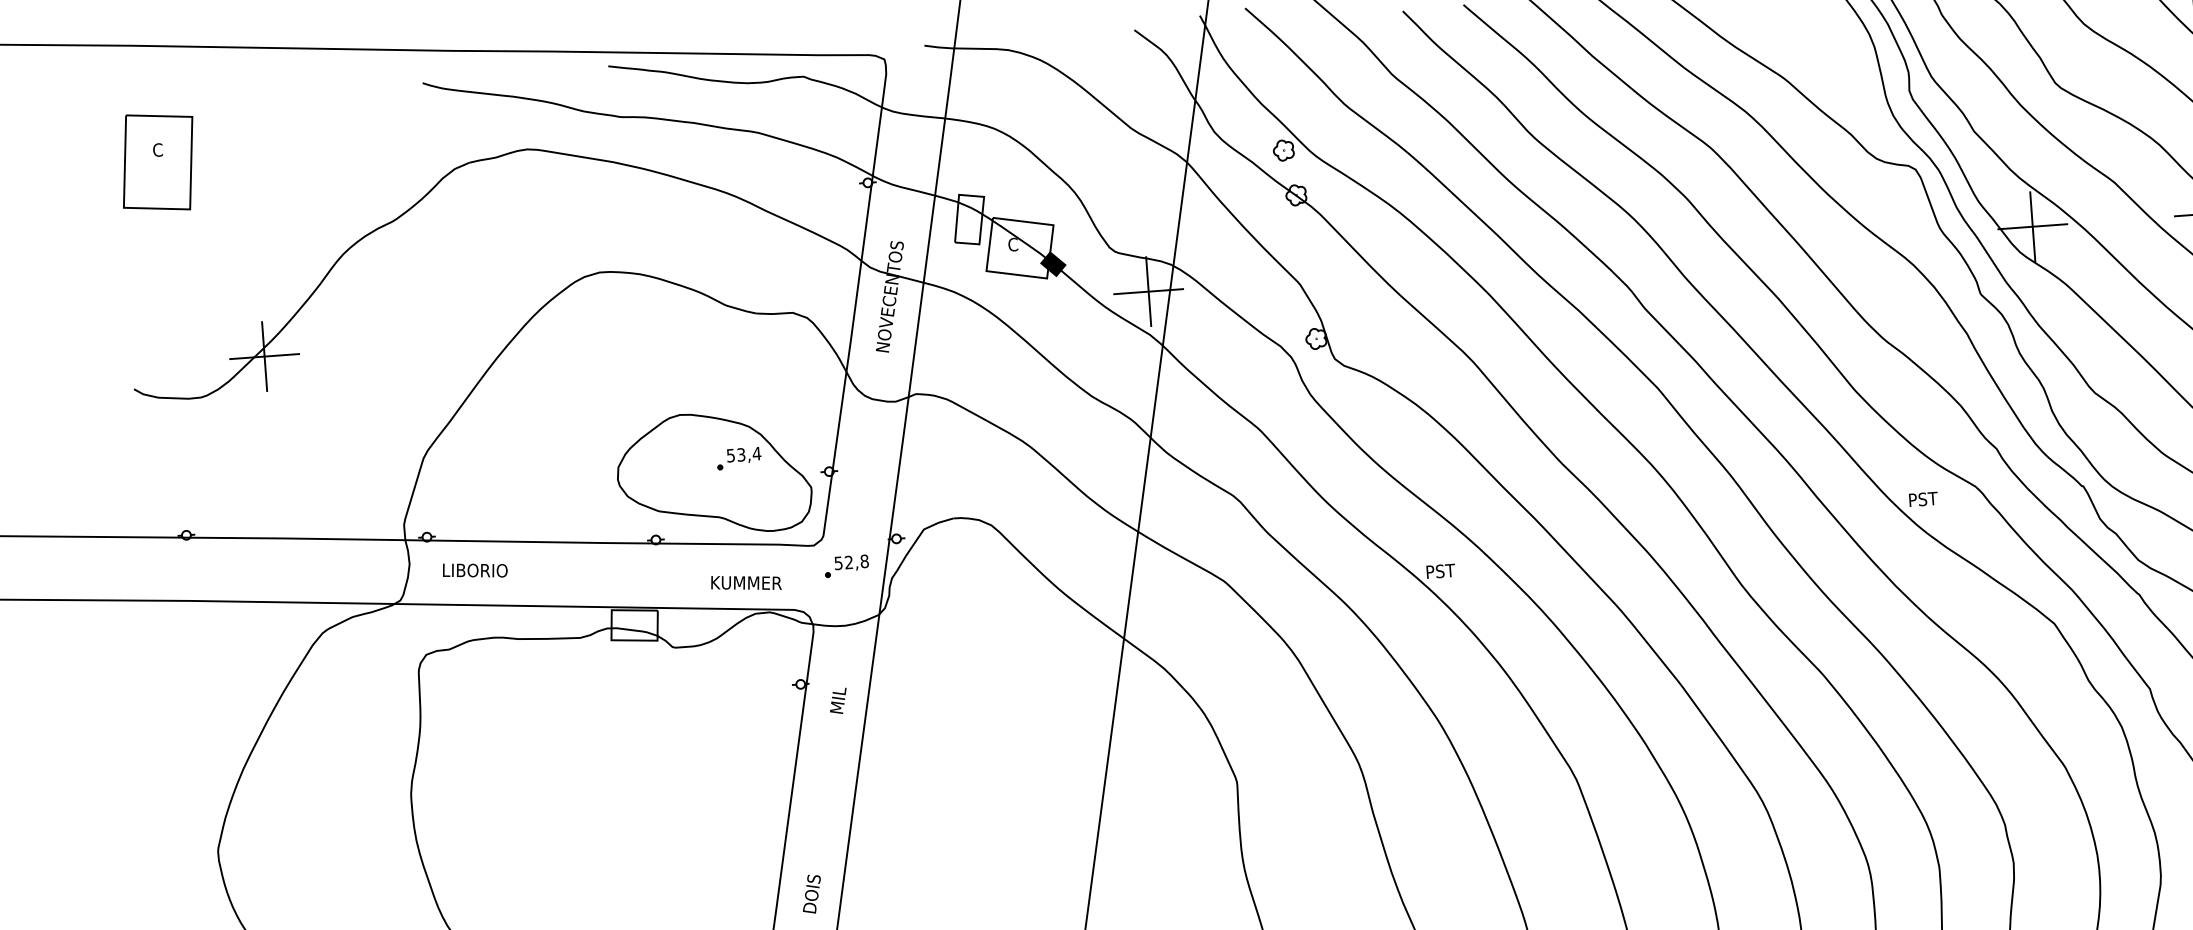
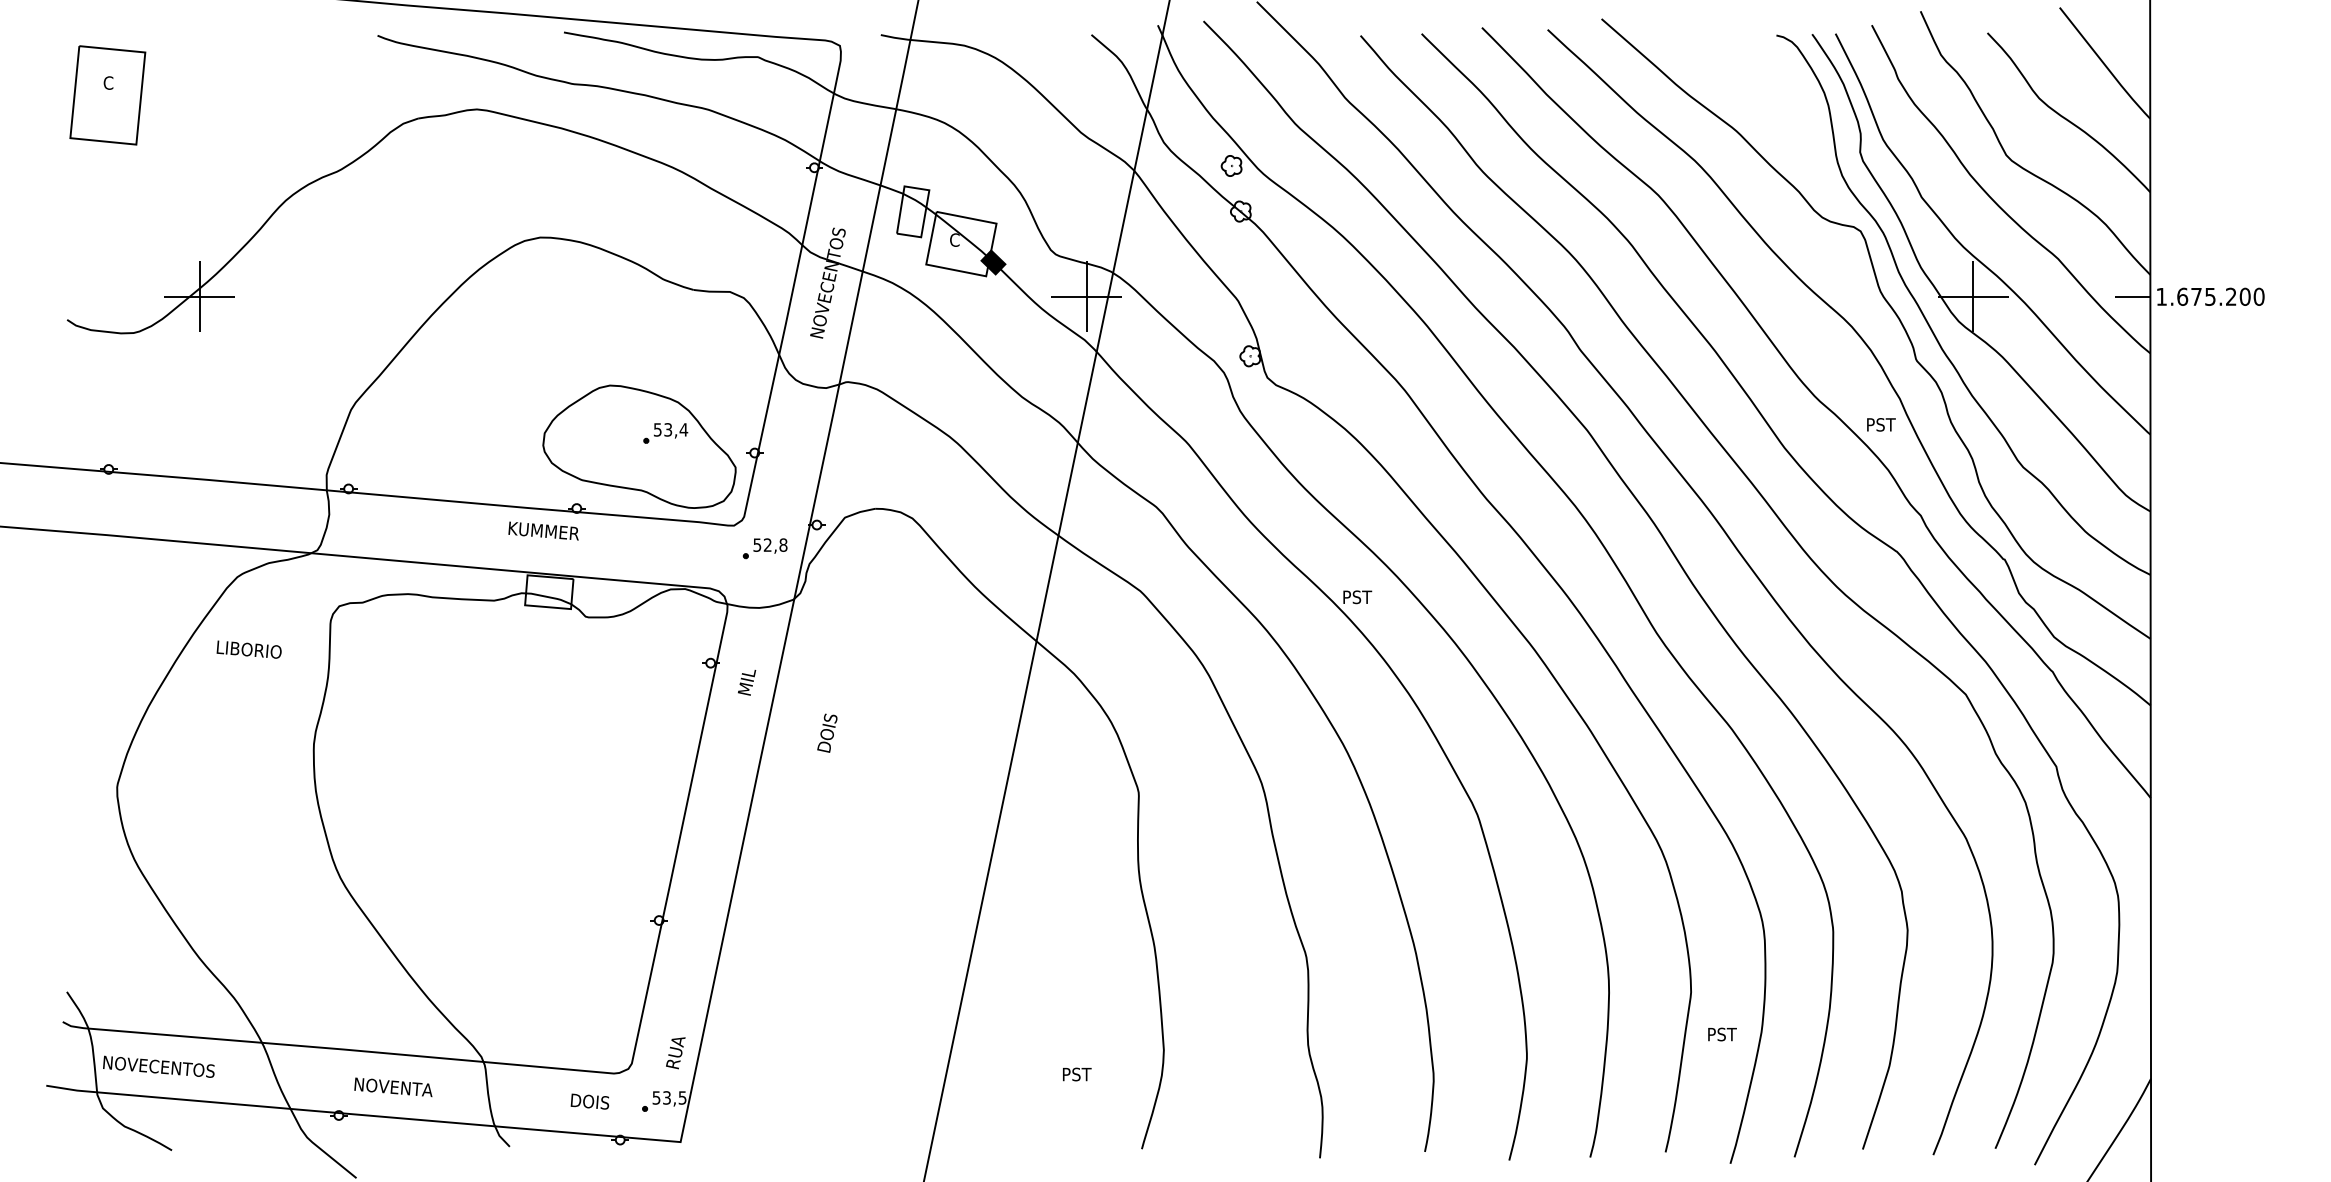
text: (1923, 499) -> (1881, 424), moved
text: (474, 570) -> (248, 649), moved
text: (745, 582) -> (543, 530), moved
text: (811, 893) -> (827, 732), moved

